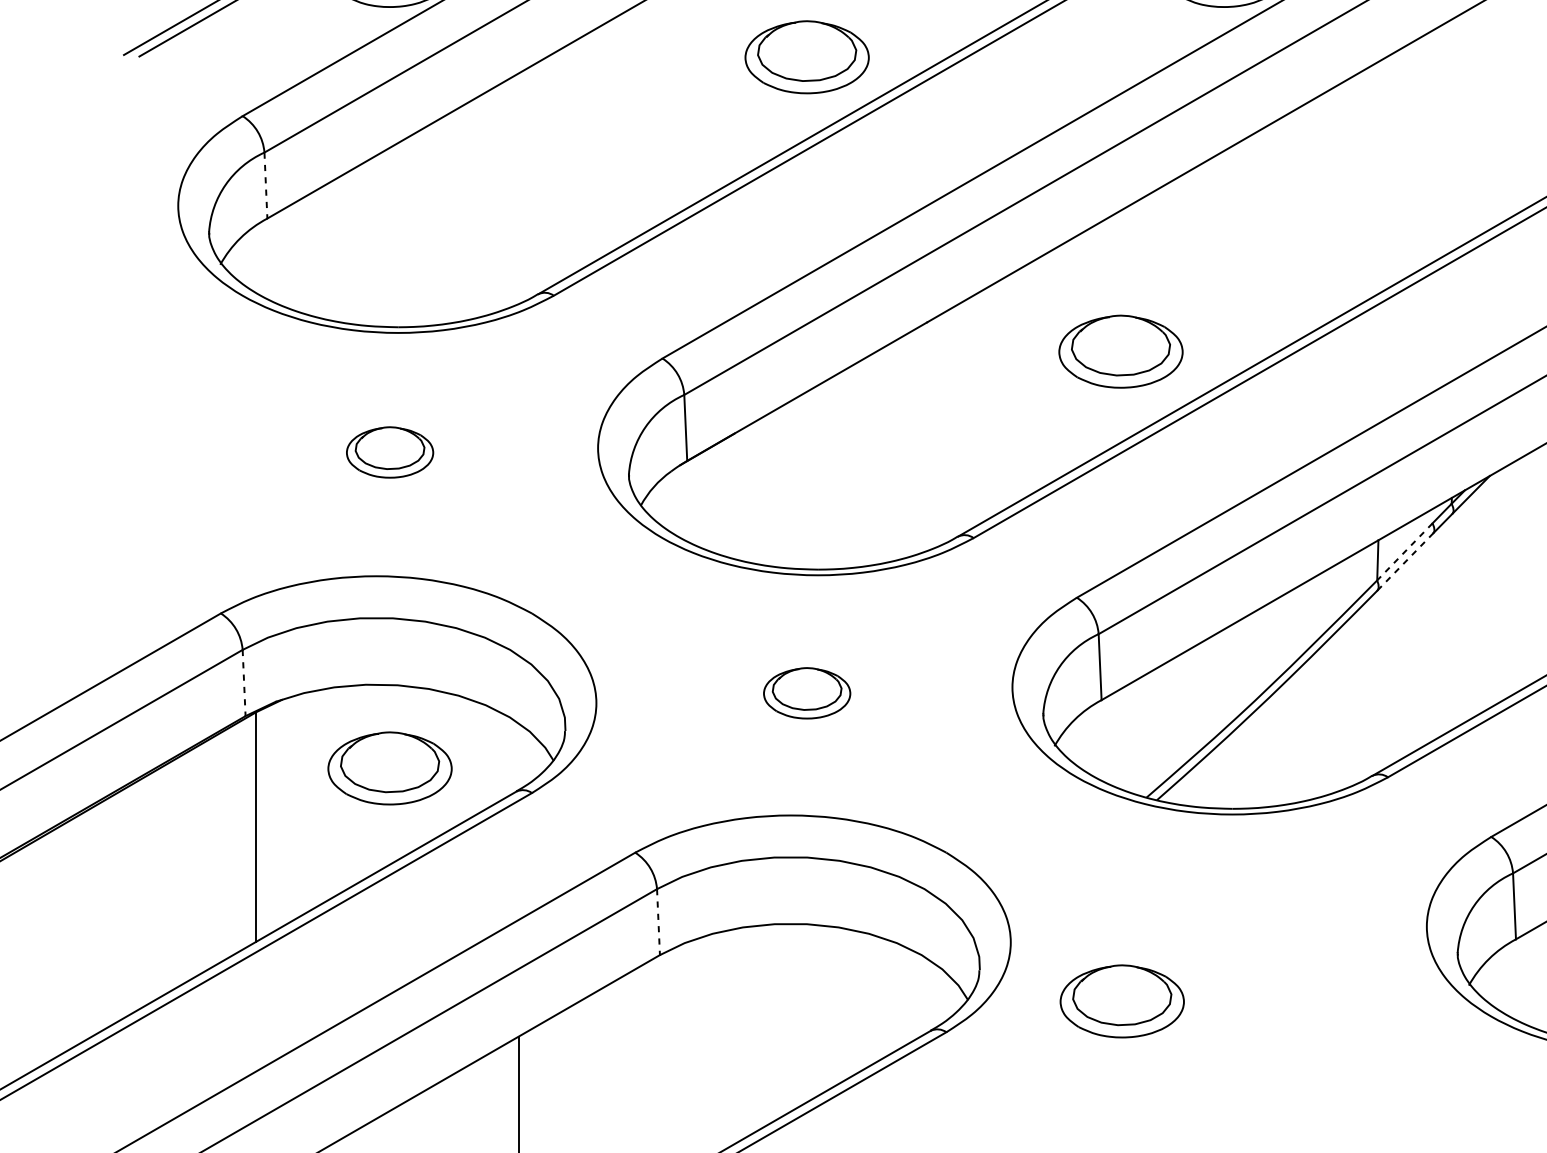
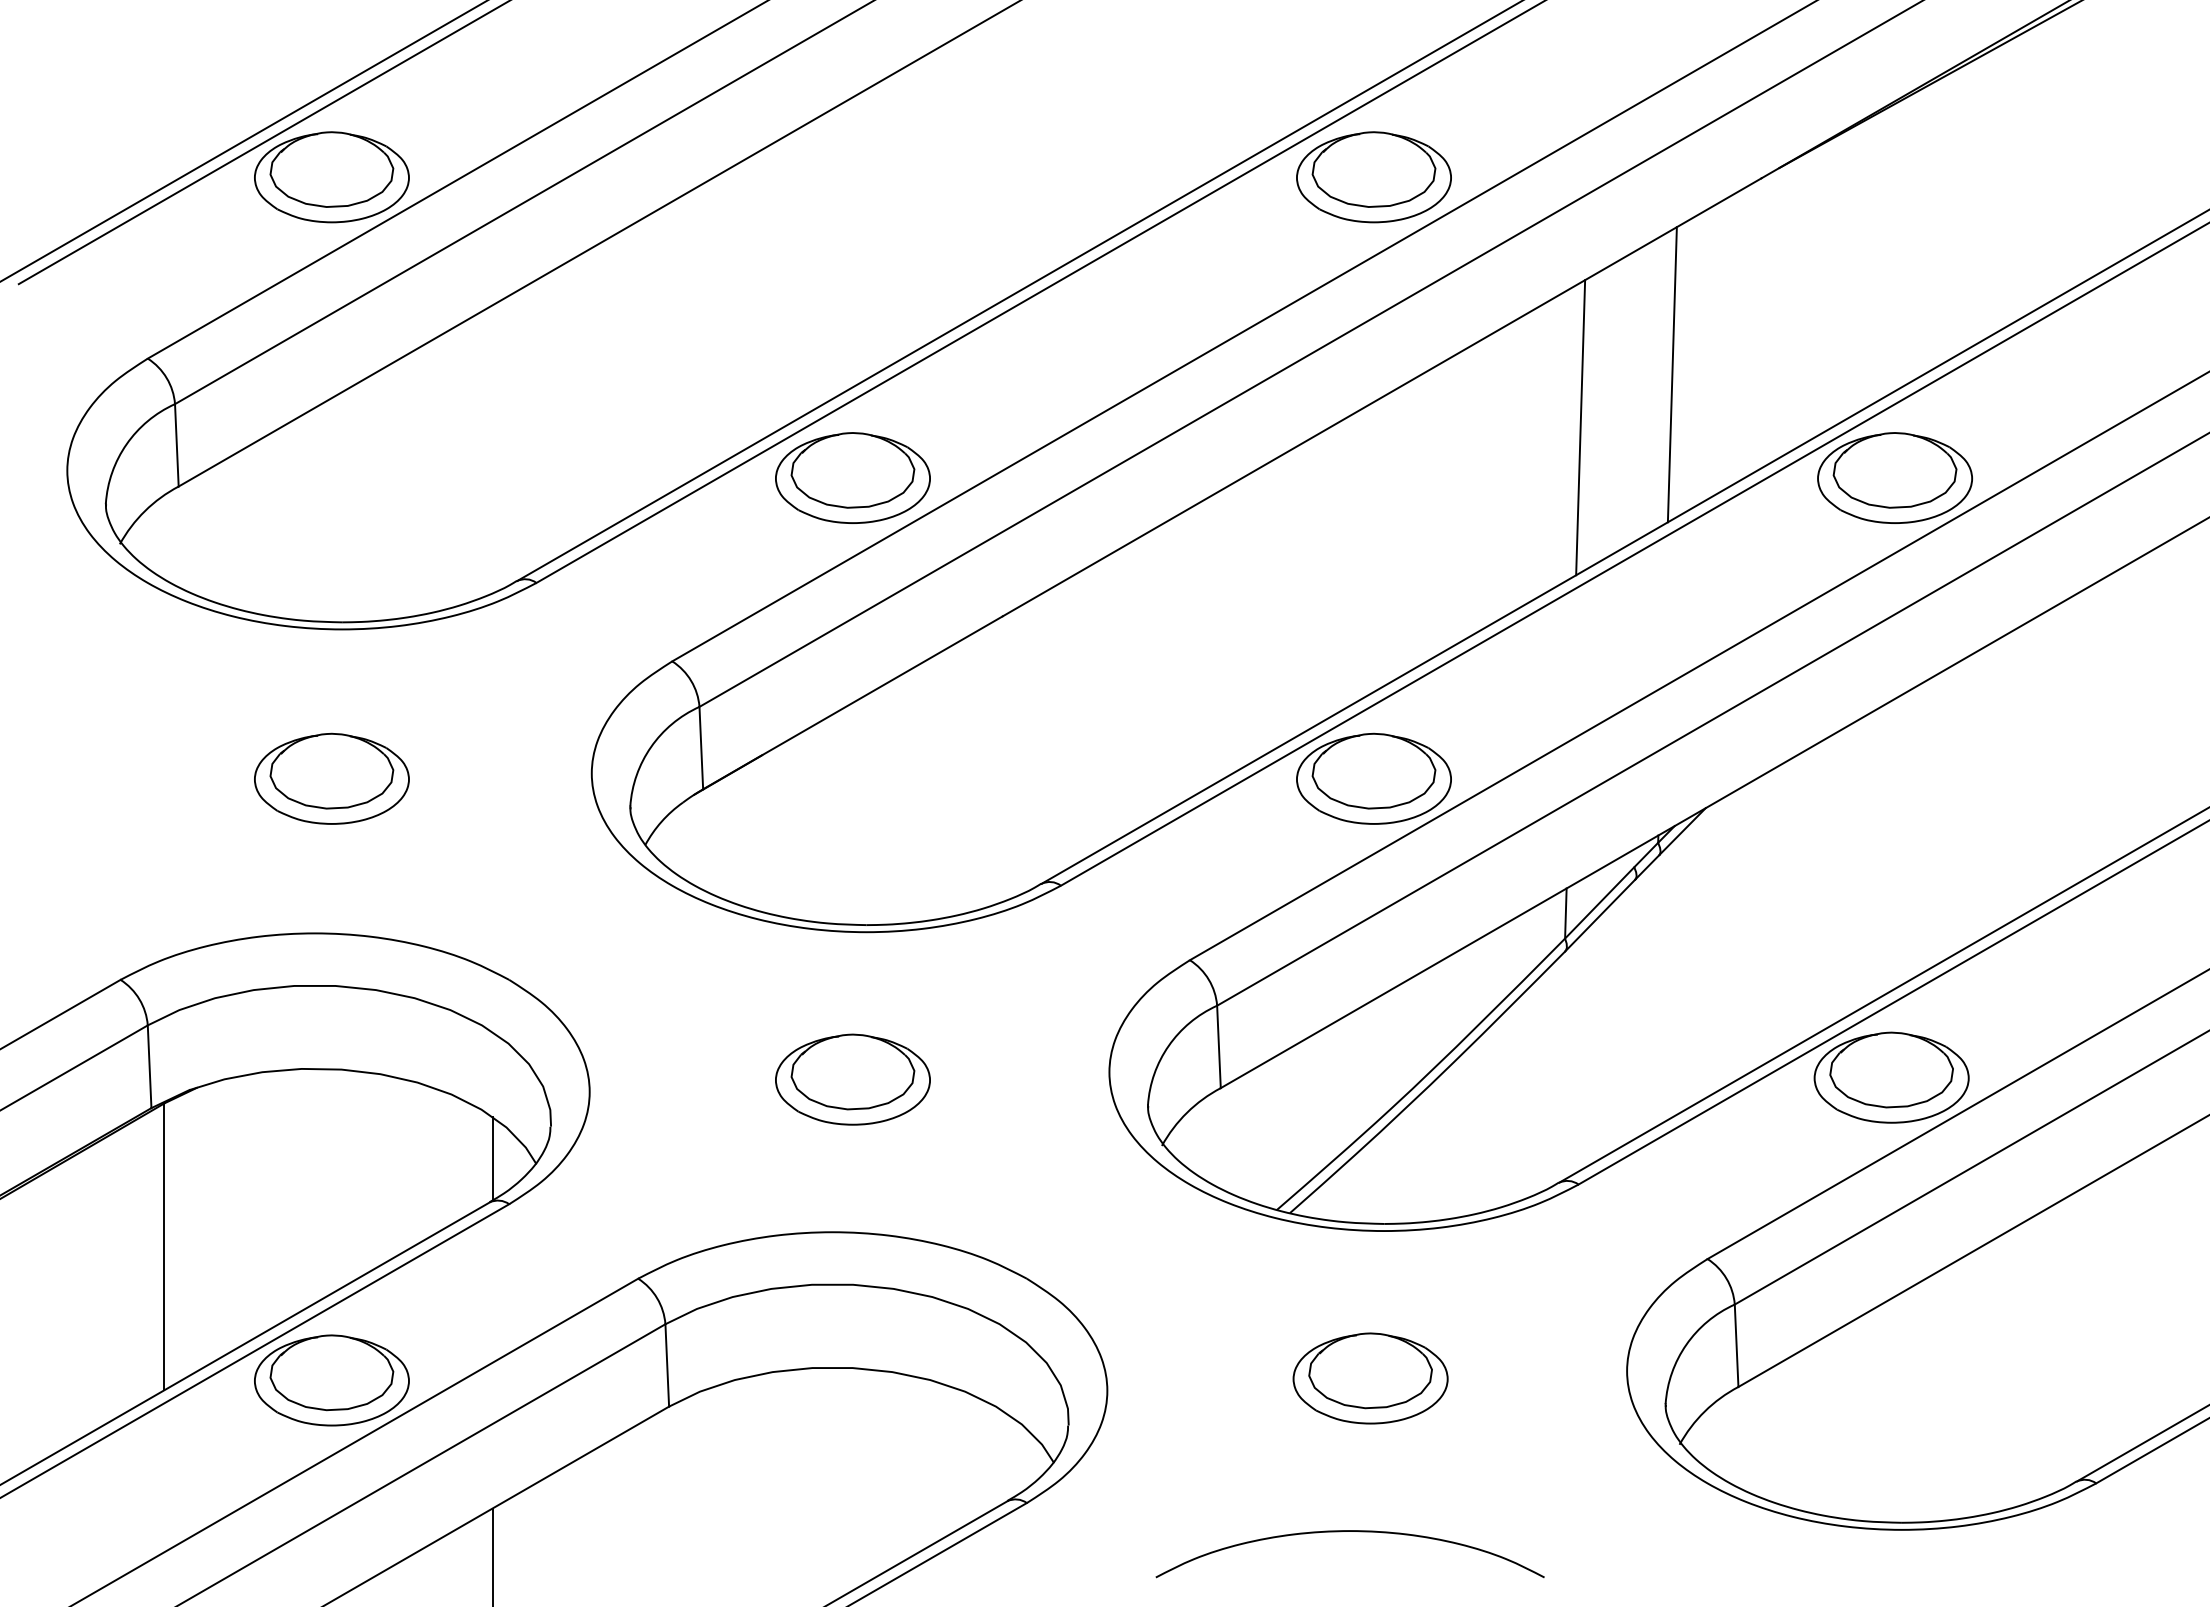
part: (806, 56) -> (852, 477), moved
line: (1462, 128) -> (1671, 374), added
line: (1389, 171) -> (1580, 427), added
line: (265, 185) -> (176, 445), dashed -> solid
part: (1120, 351) -> (1373, 778), moved
part: (389, 452) -> (331, 778), size x1.43
line: (1404, 551) -> (1599, 902), dashed -> solid
line: (1405, 561) -> (1600, 915), dashed -> solid
line: (244, 683) -> (149, 1067), dashed -> solid
part: (806, 693) -> (852, 1079), size x1.43
line: (518, 756) -> (492, 1158), added
part: (389, 768) -> (331, 1380), moved
line: (658, 922) -> (667, 1365), dashed -> solid
part: (1122, 1001) -> (1370, 1378), moved
curve: (1204, 1055) -> (1349, 1531), added

